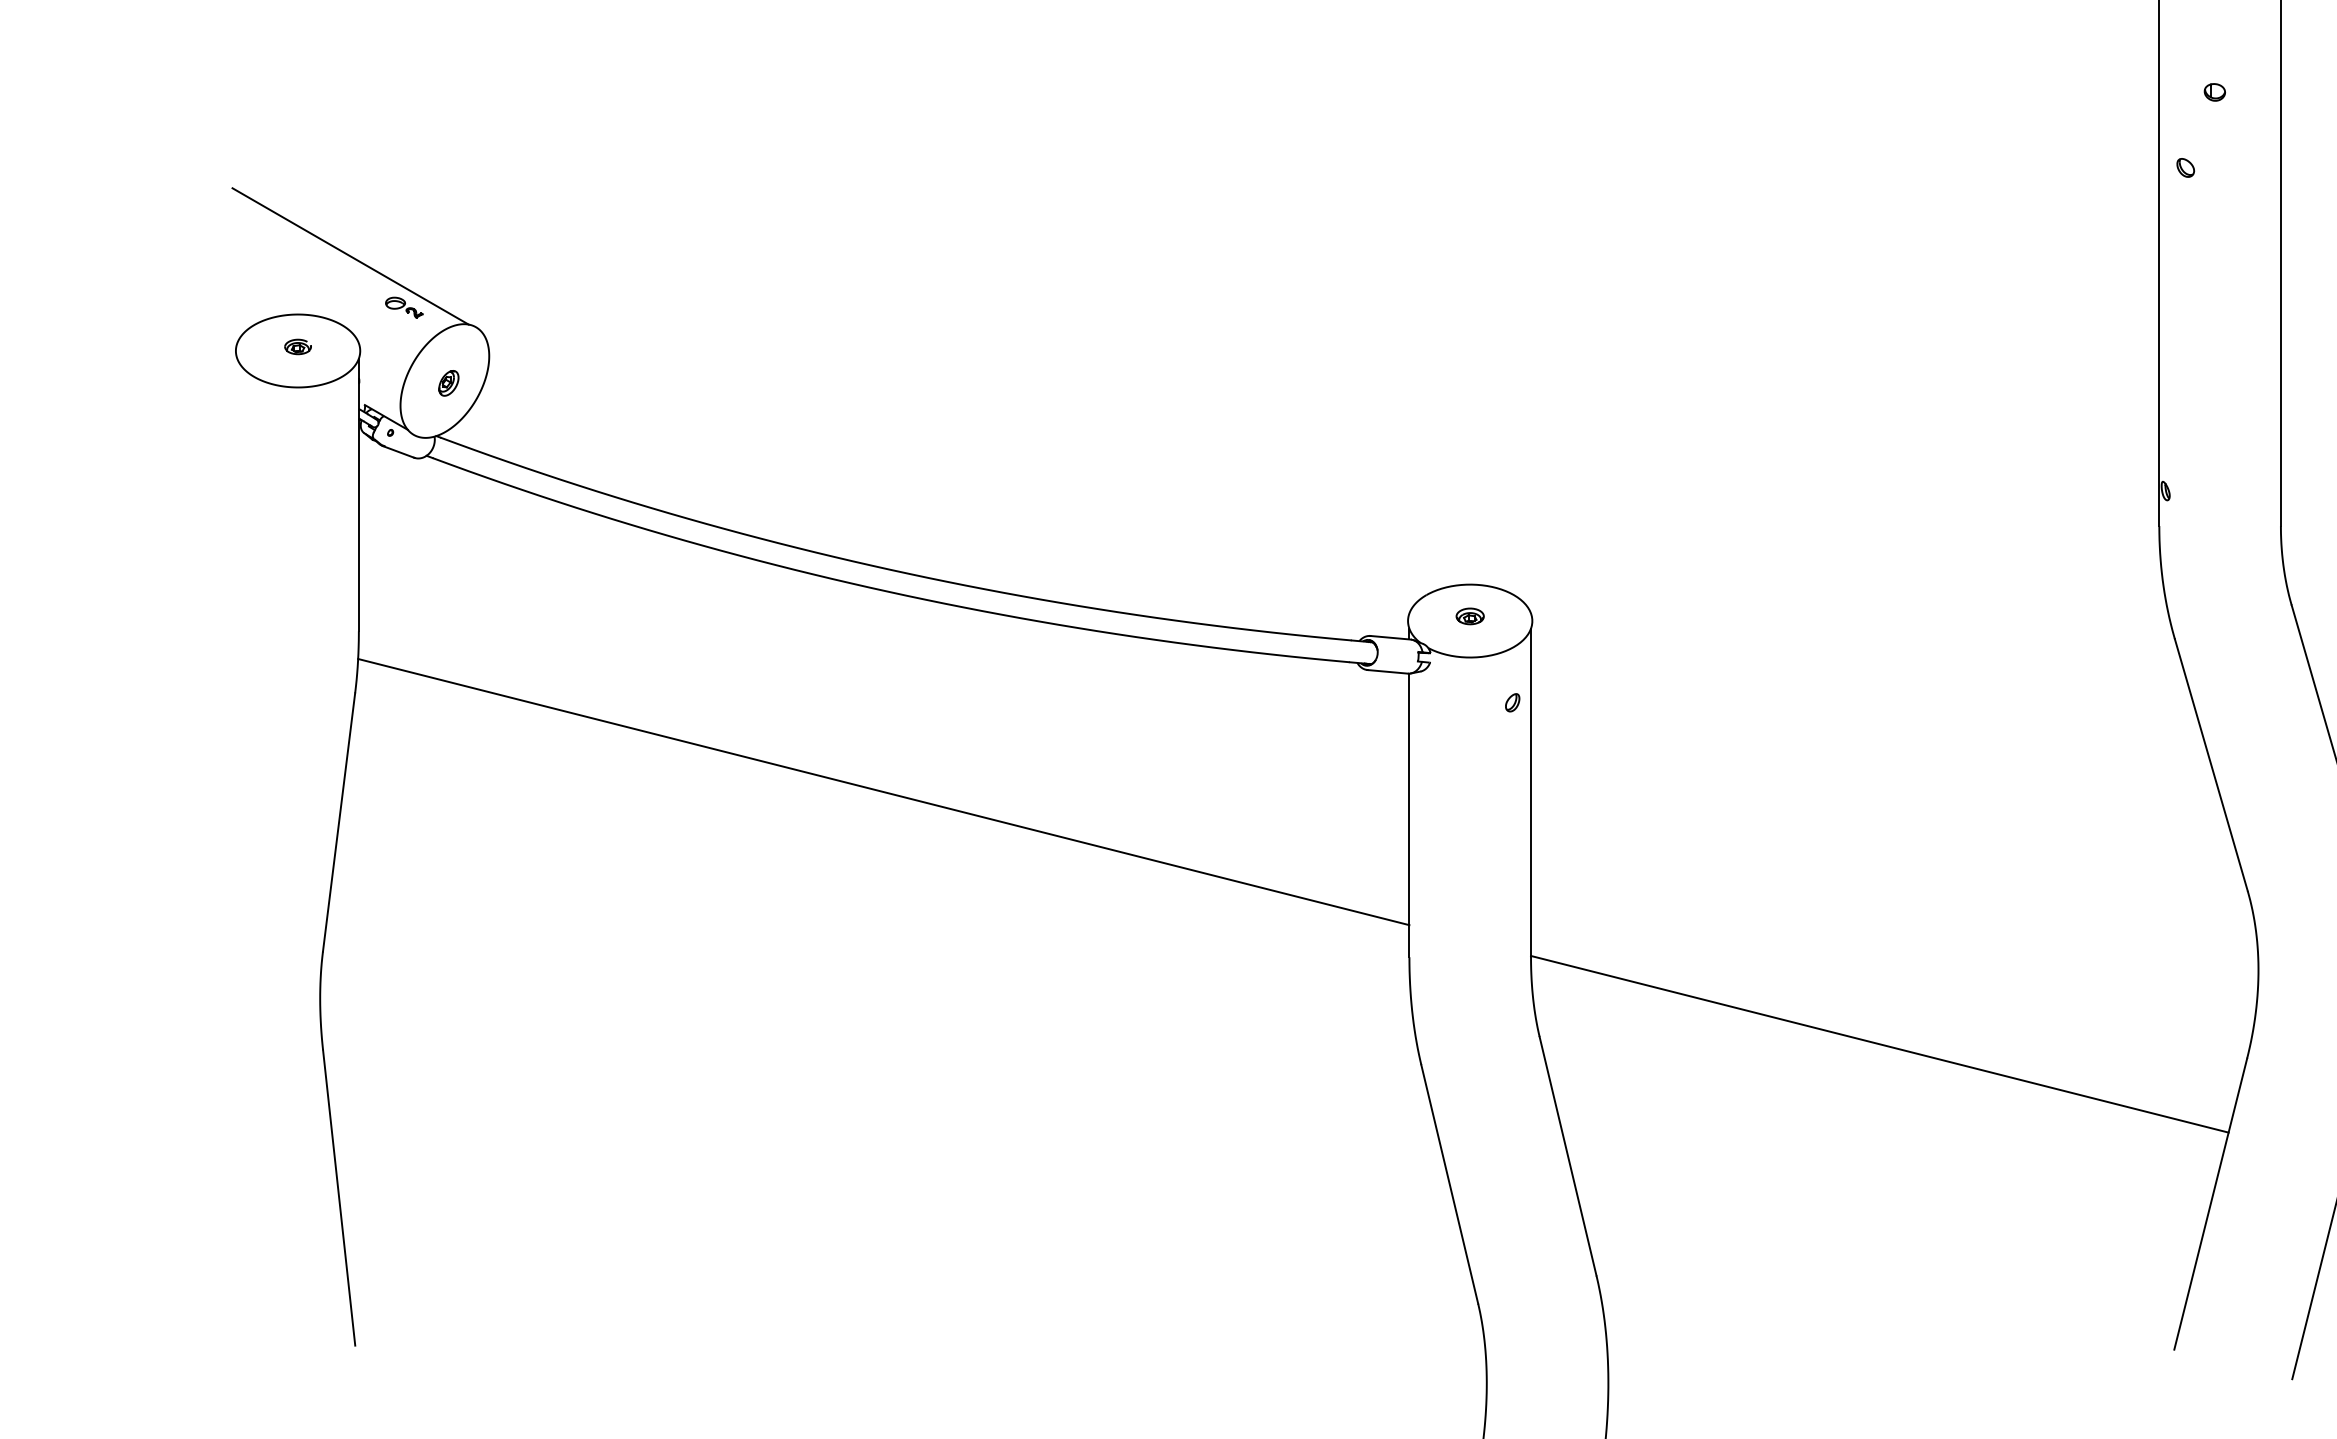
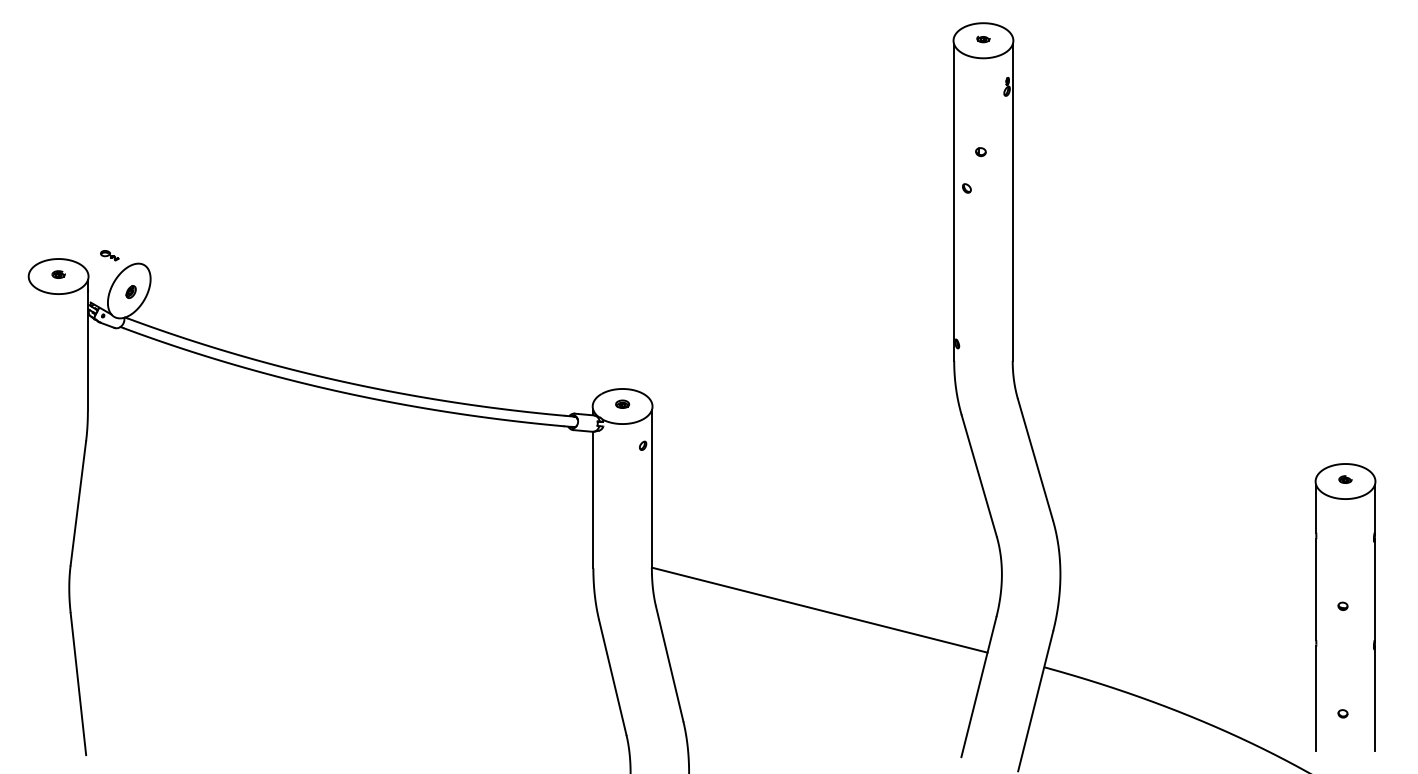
line: (349, 255) -> (83, 230), removed
line: (883, 791) -> (340, 488), removed

